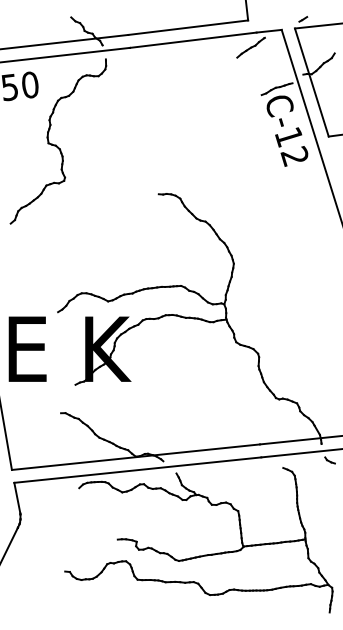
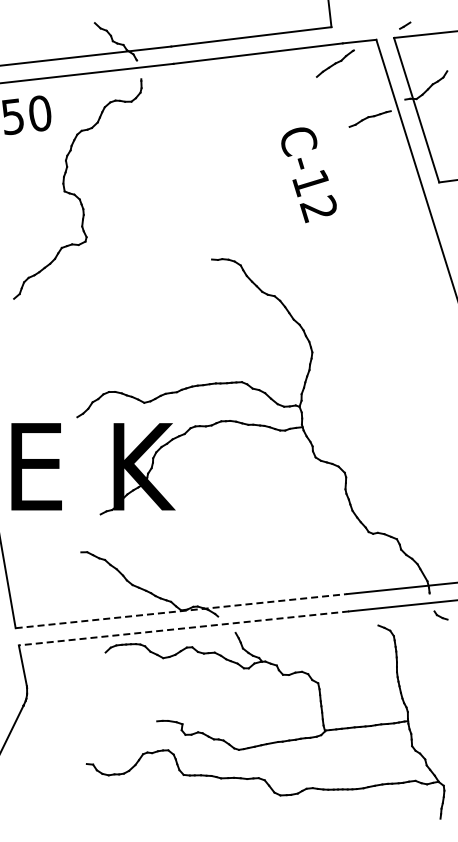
text: (287, 131) -> (308, 175), moved
line: (135, 457) -> (181, 611), solid -> dashed
line: (137, 470) -> (183, 628), solid -> dashed

